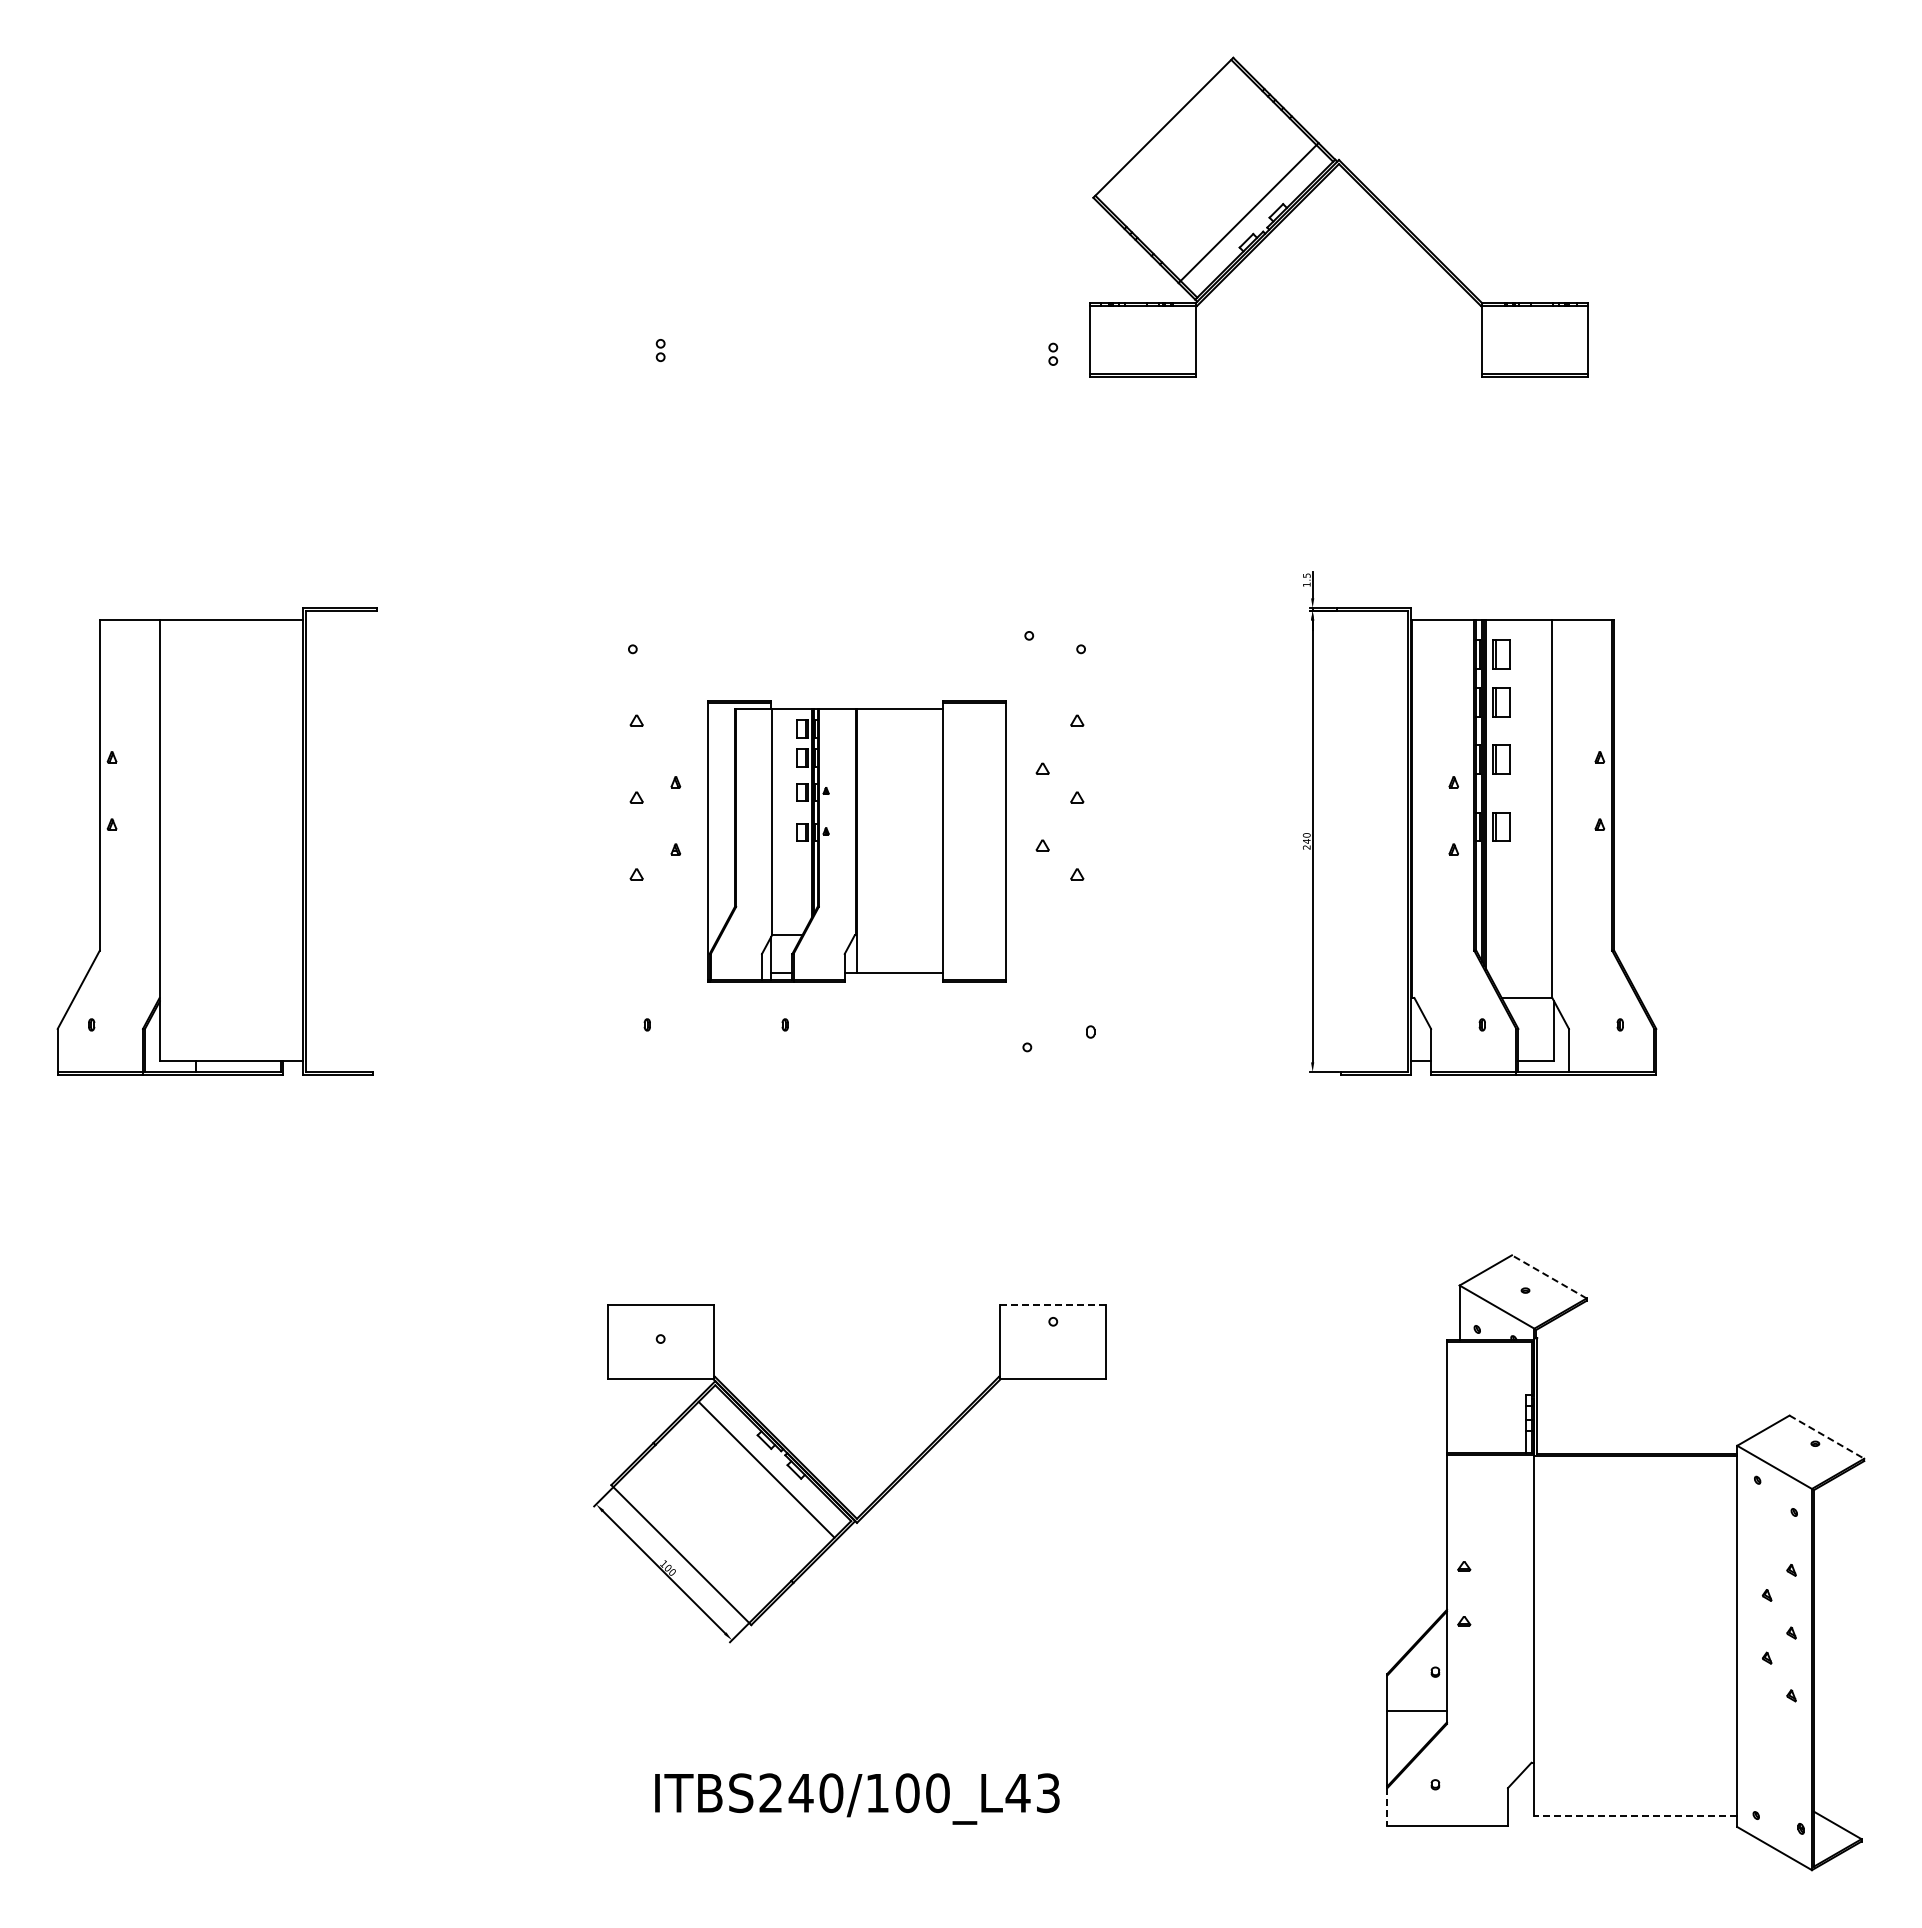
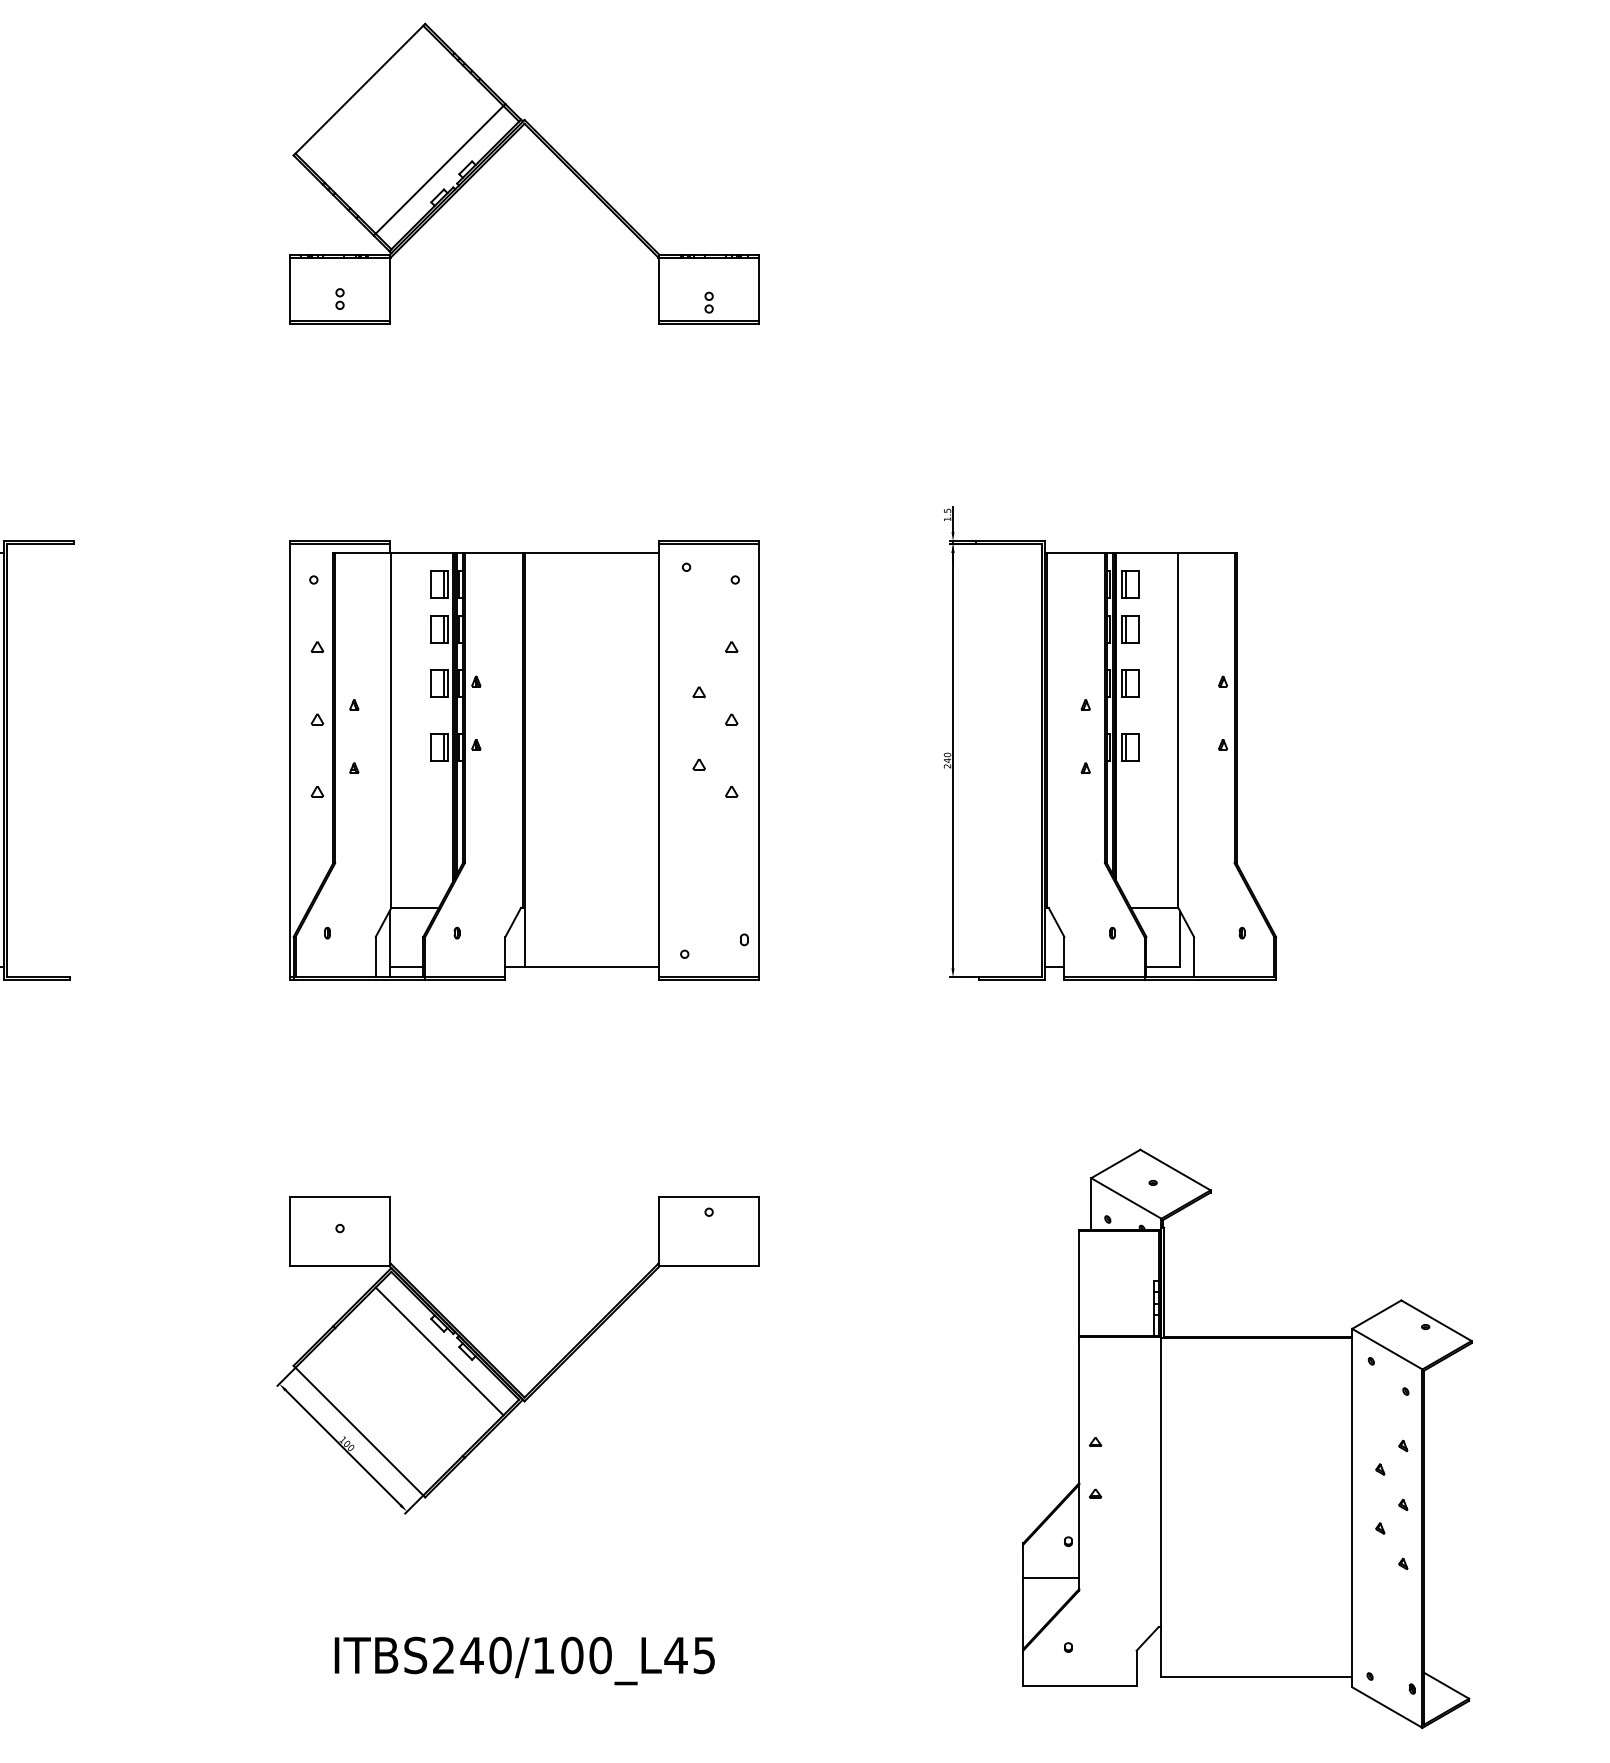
part: (1313, 190) -> (500, 148), moved
part: (856, 841) -> (524, 760), size x1.67
line: (1548, 1276) -> (1174, 1169), dashed -> solid
line: (1053, 1305) -> (709, 1196), dashed -> solid
line: (1827, 1437) -> (1437, 1321), dashed -> solid
text: (1048, 1792) -> (704, 1654), ITBS240/100_L43 -> ITBS240/100_L45
line: (1387, 1806) -> (1023, 1668), dashed -> solid
line: (1635, 1815) -> (1256, 1676), dashed -> solid

